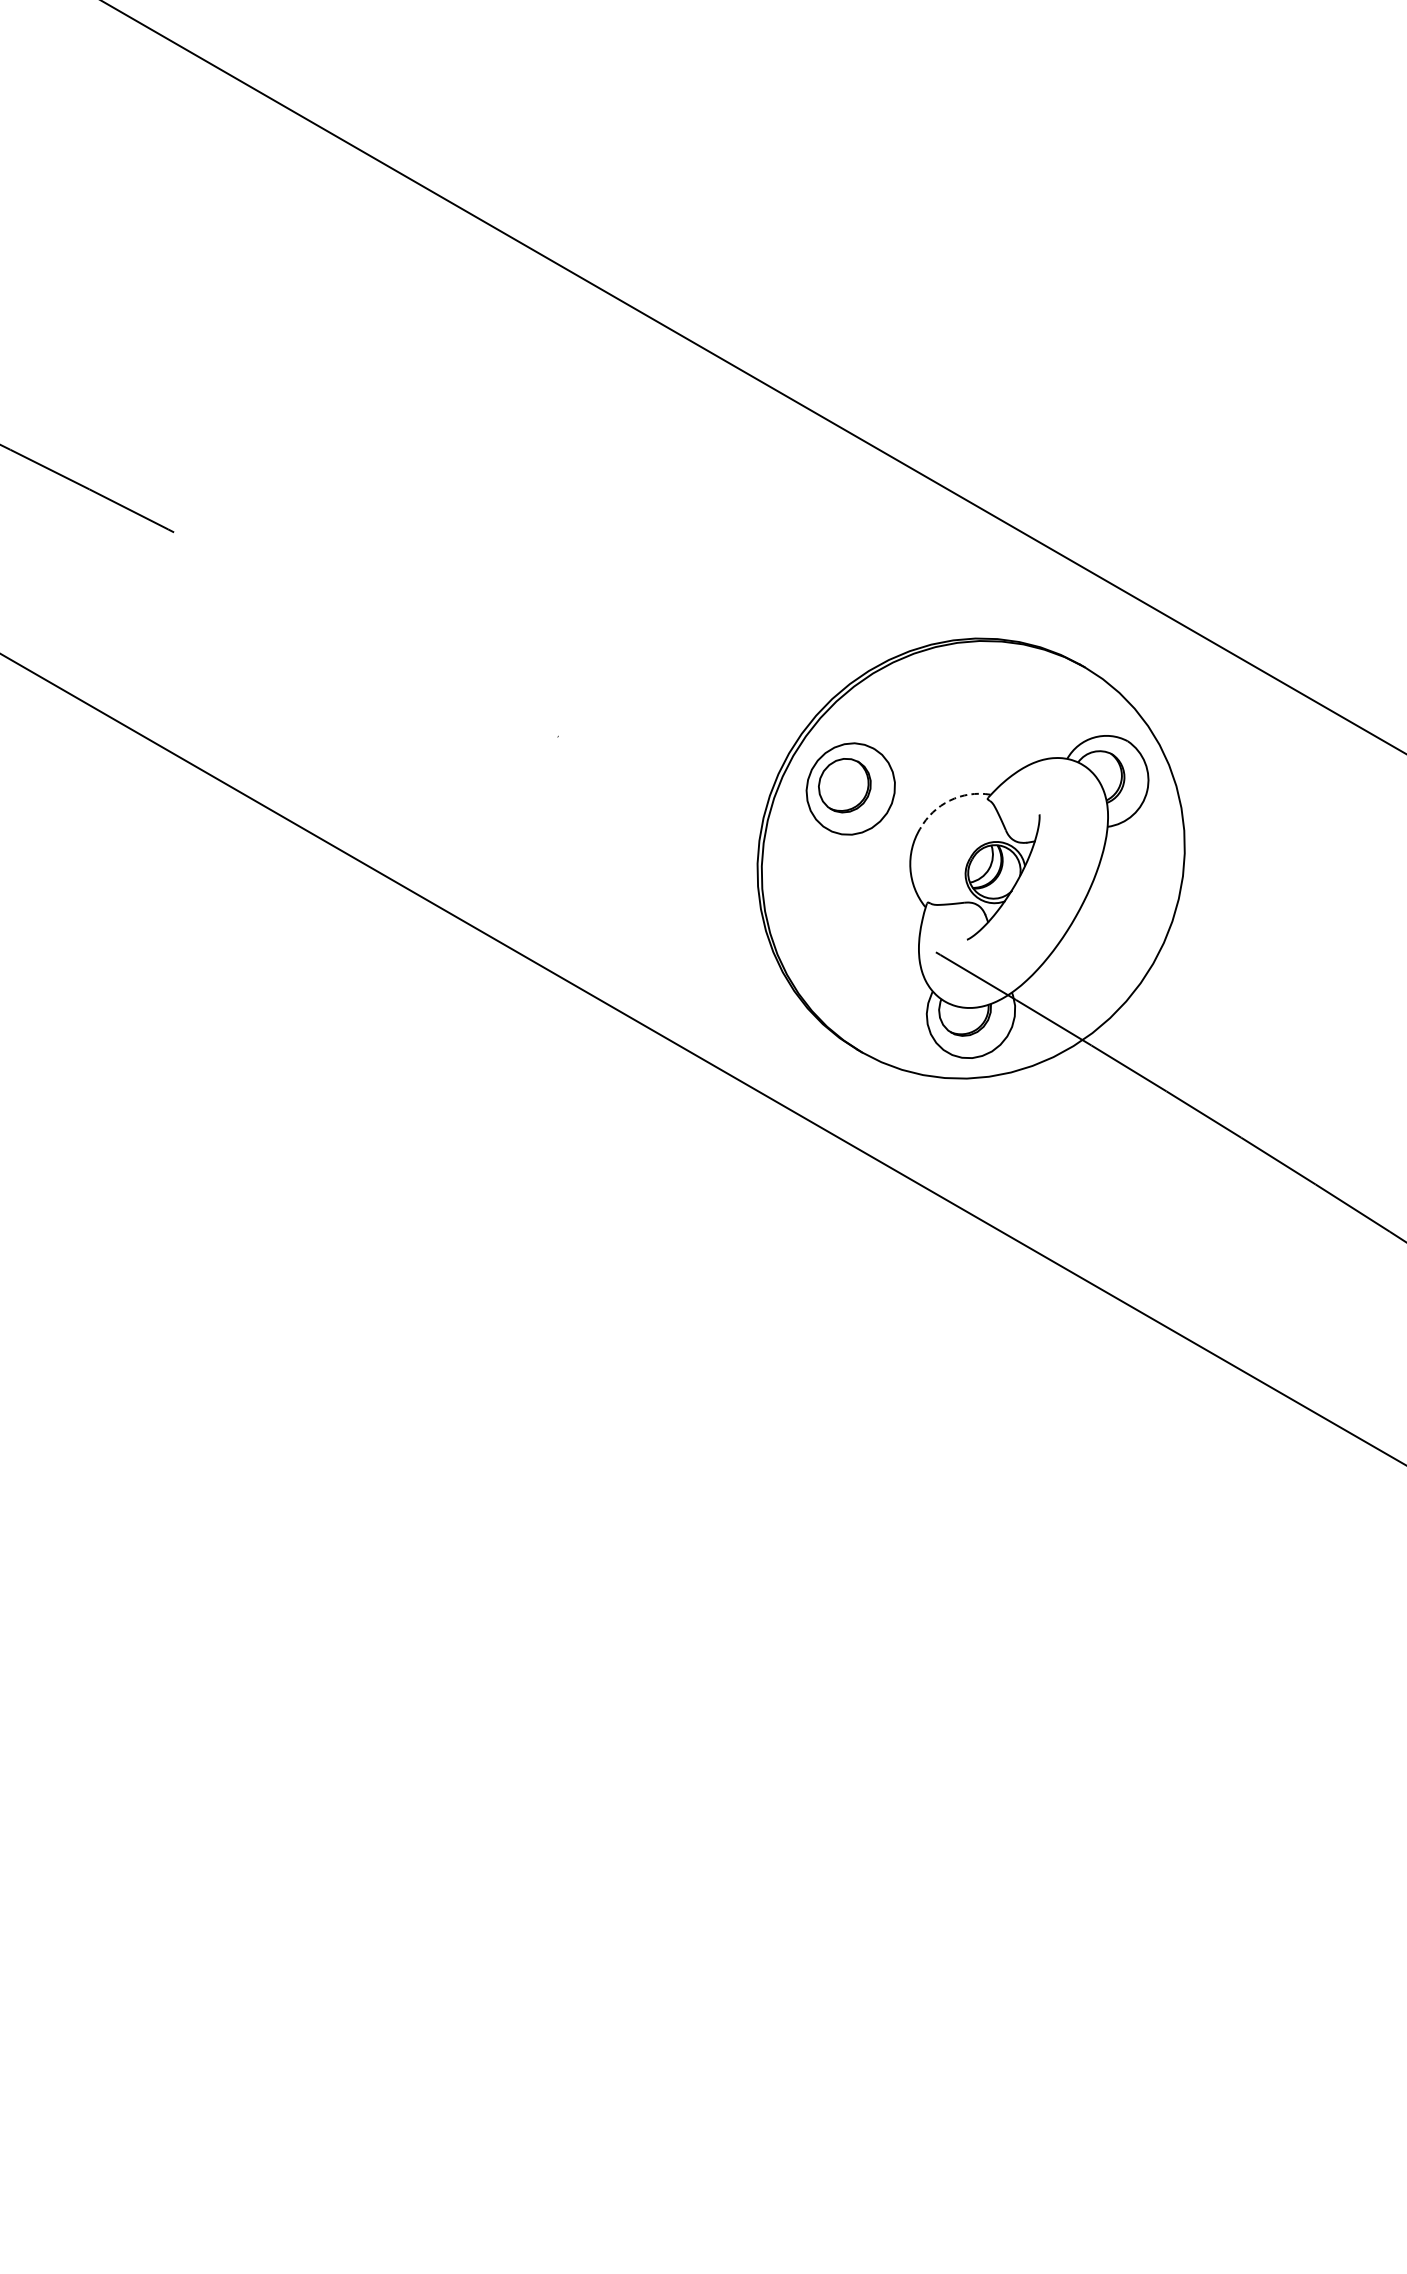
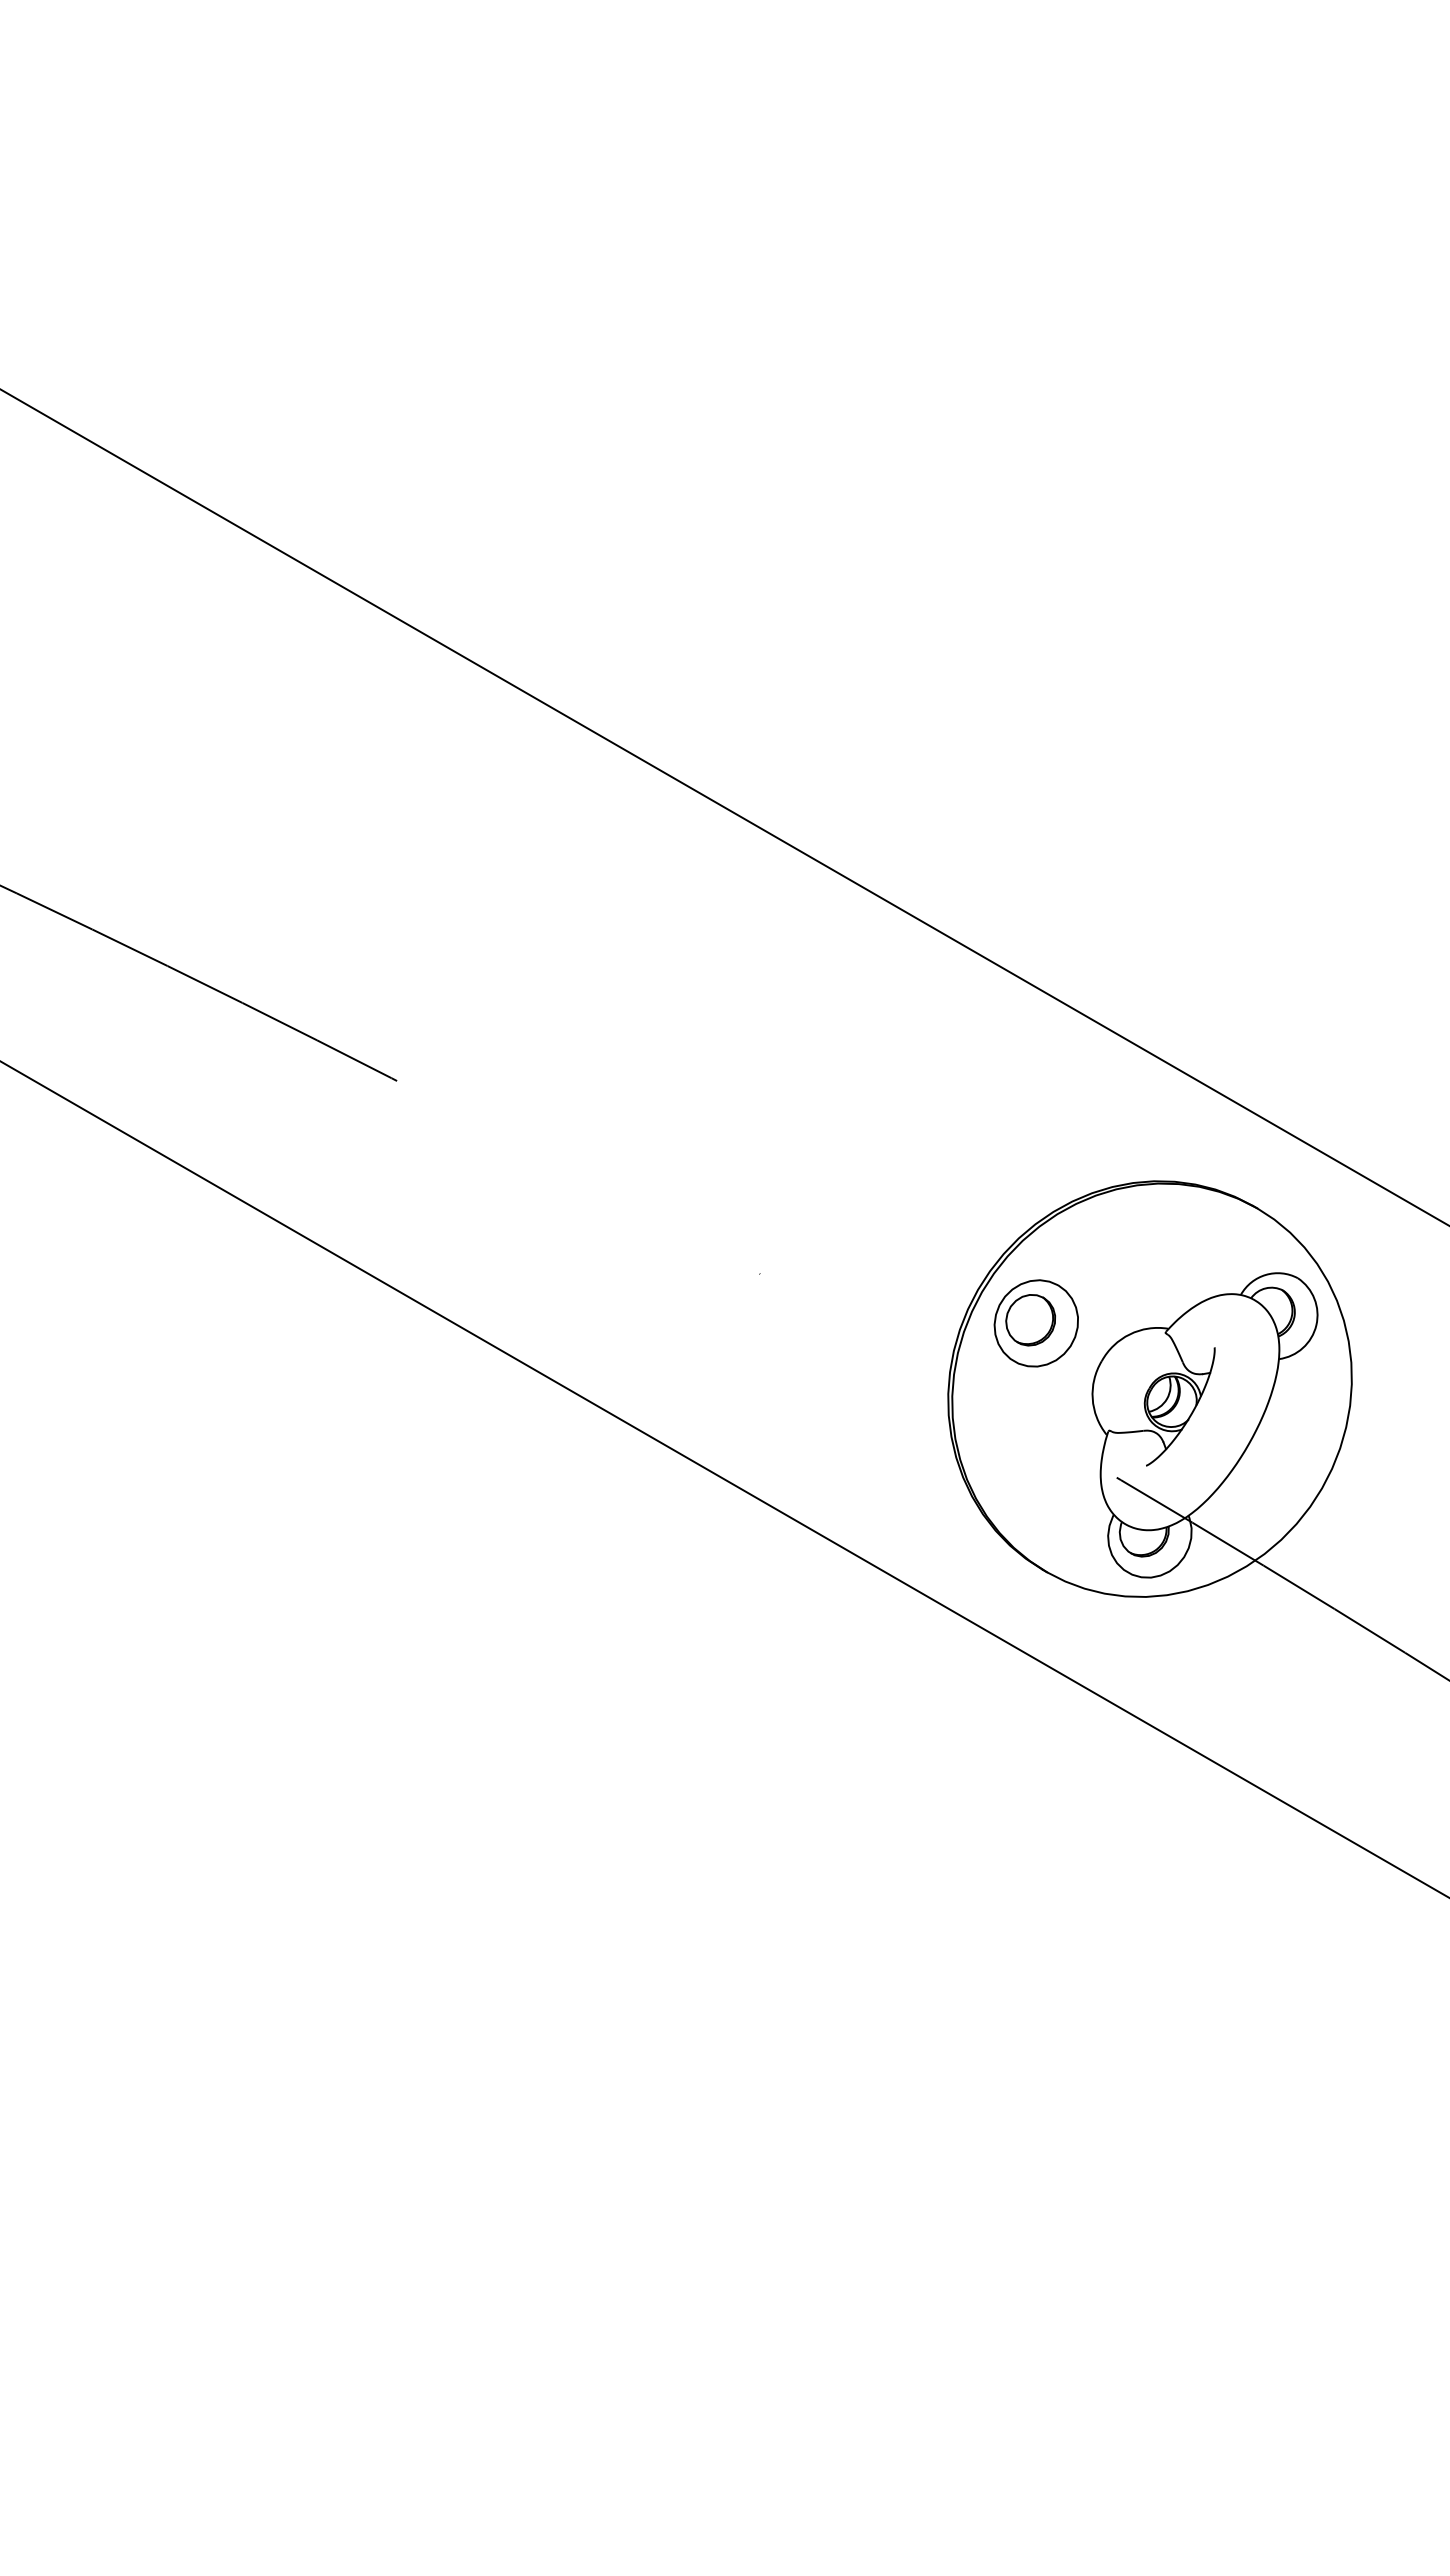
arc: (949, 800) -> (1129, 1334), dashed -> solid

